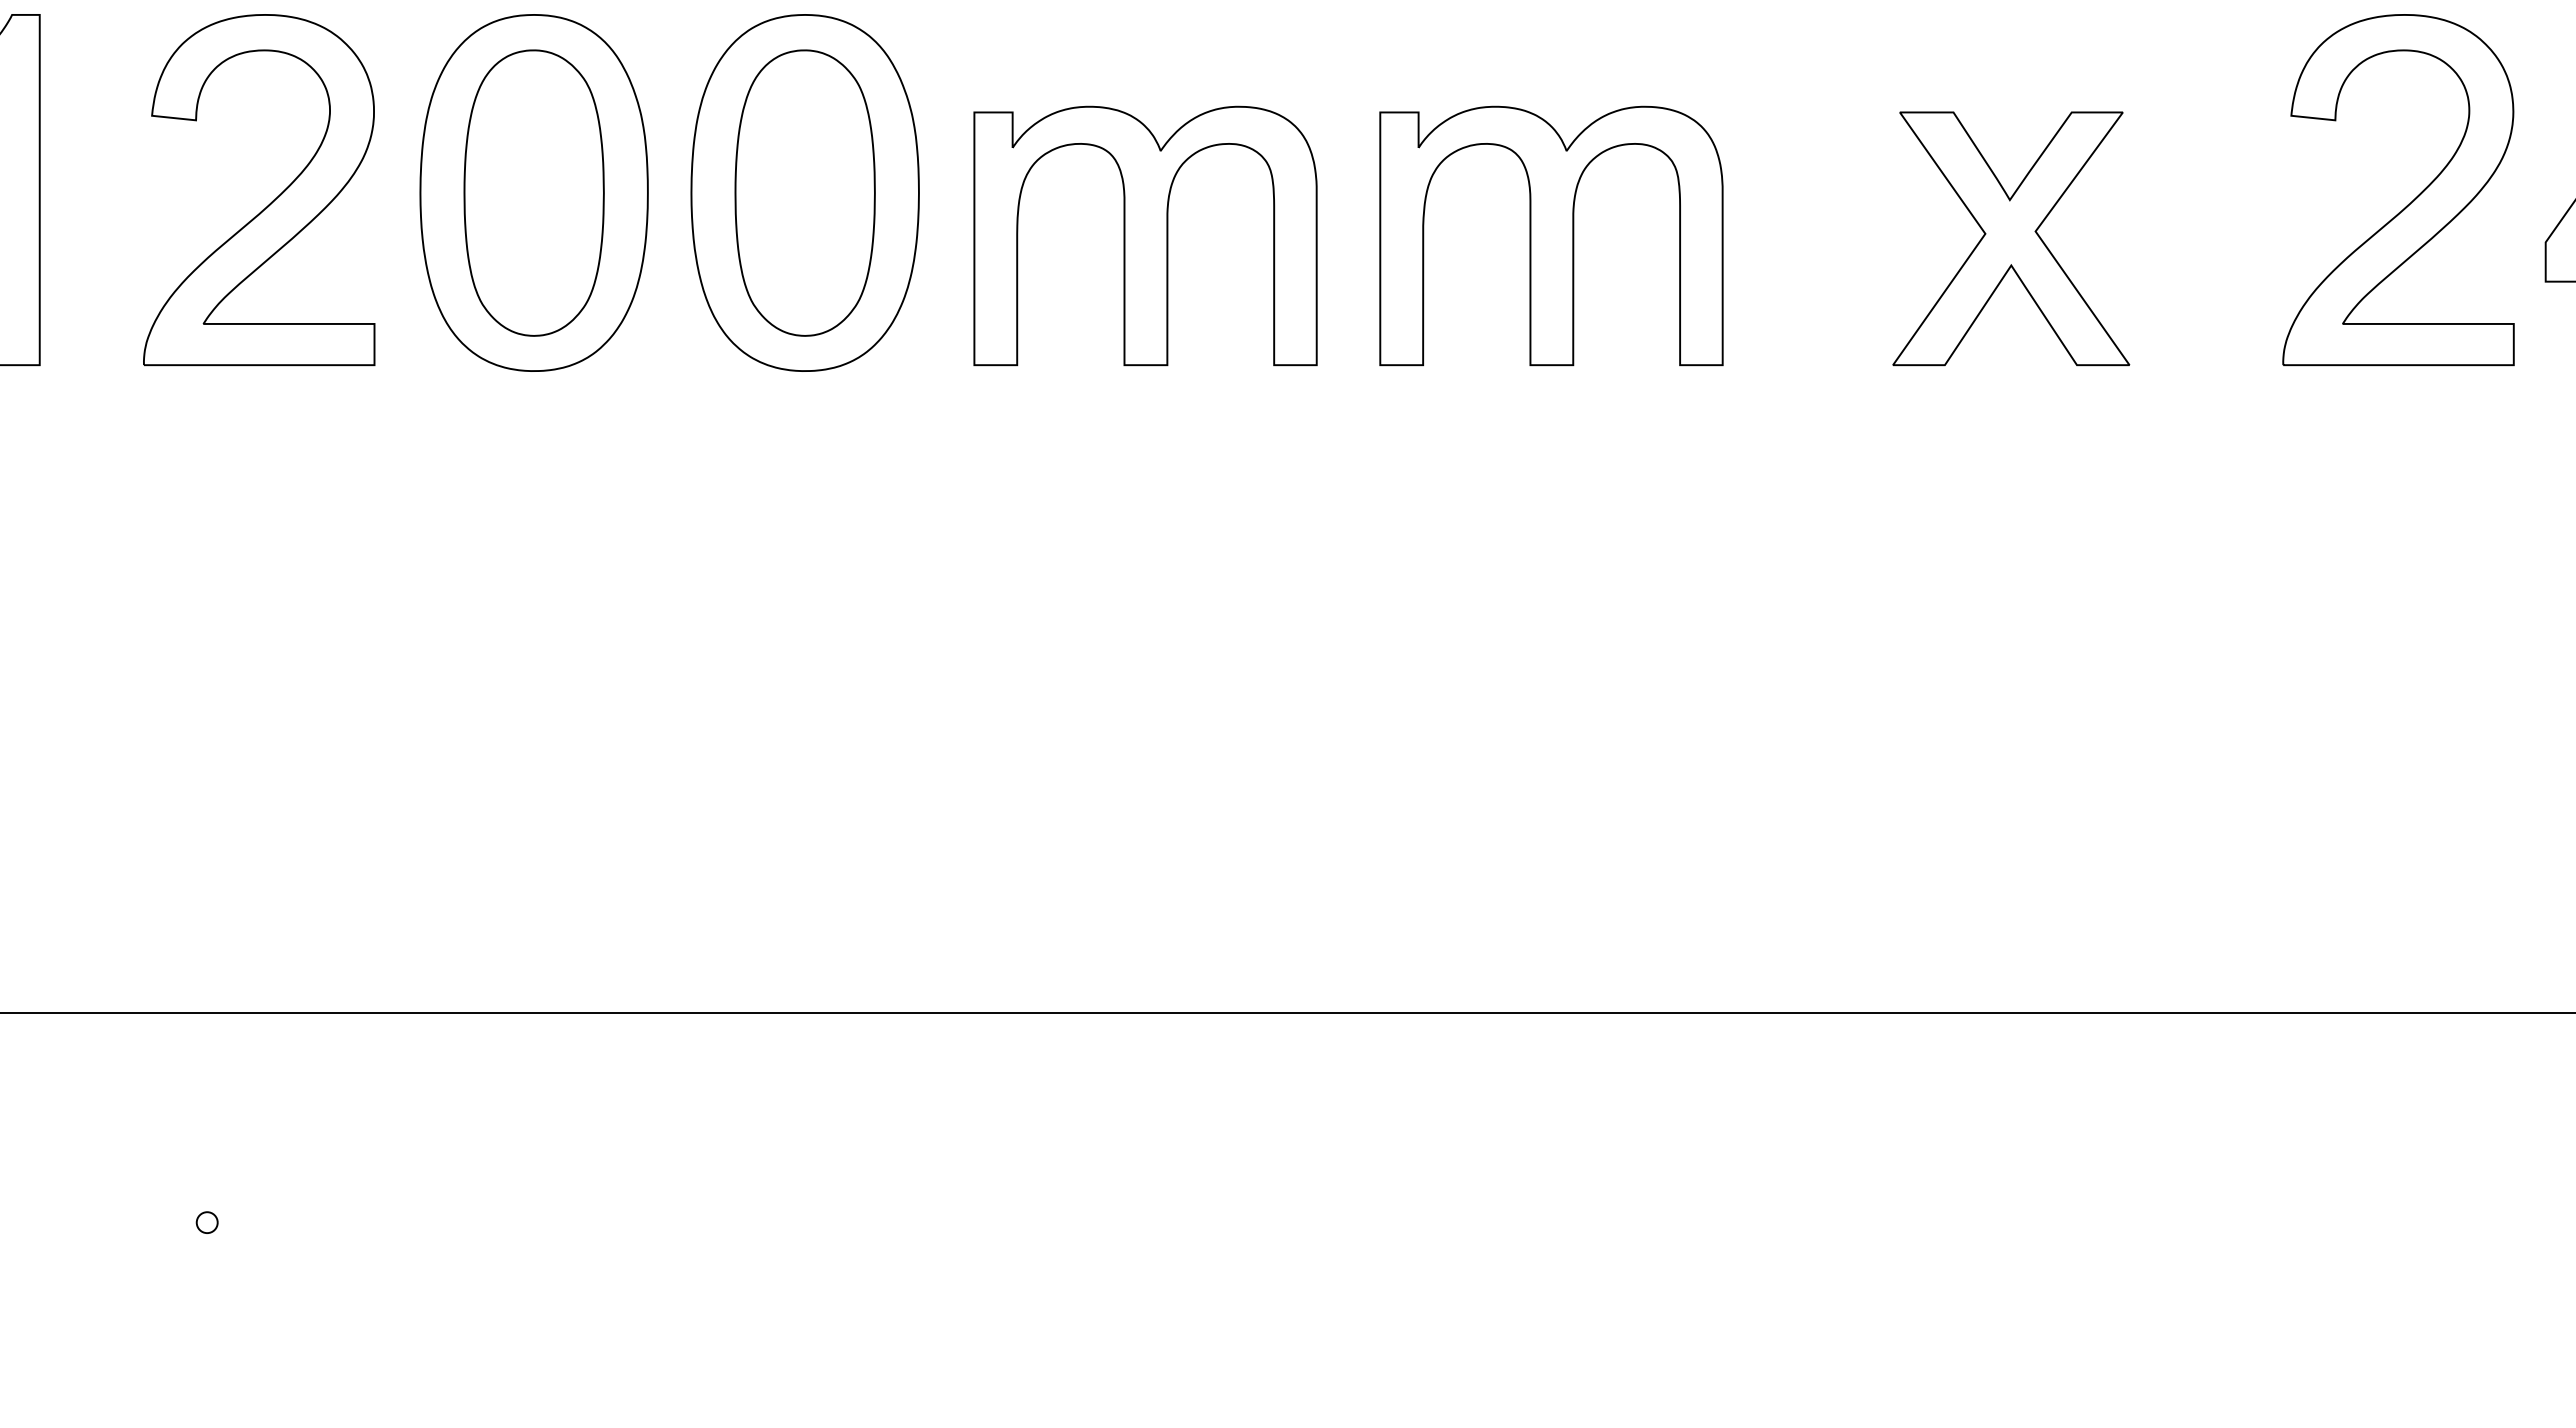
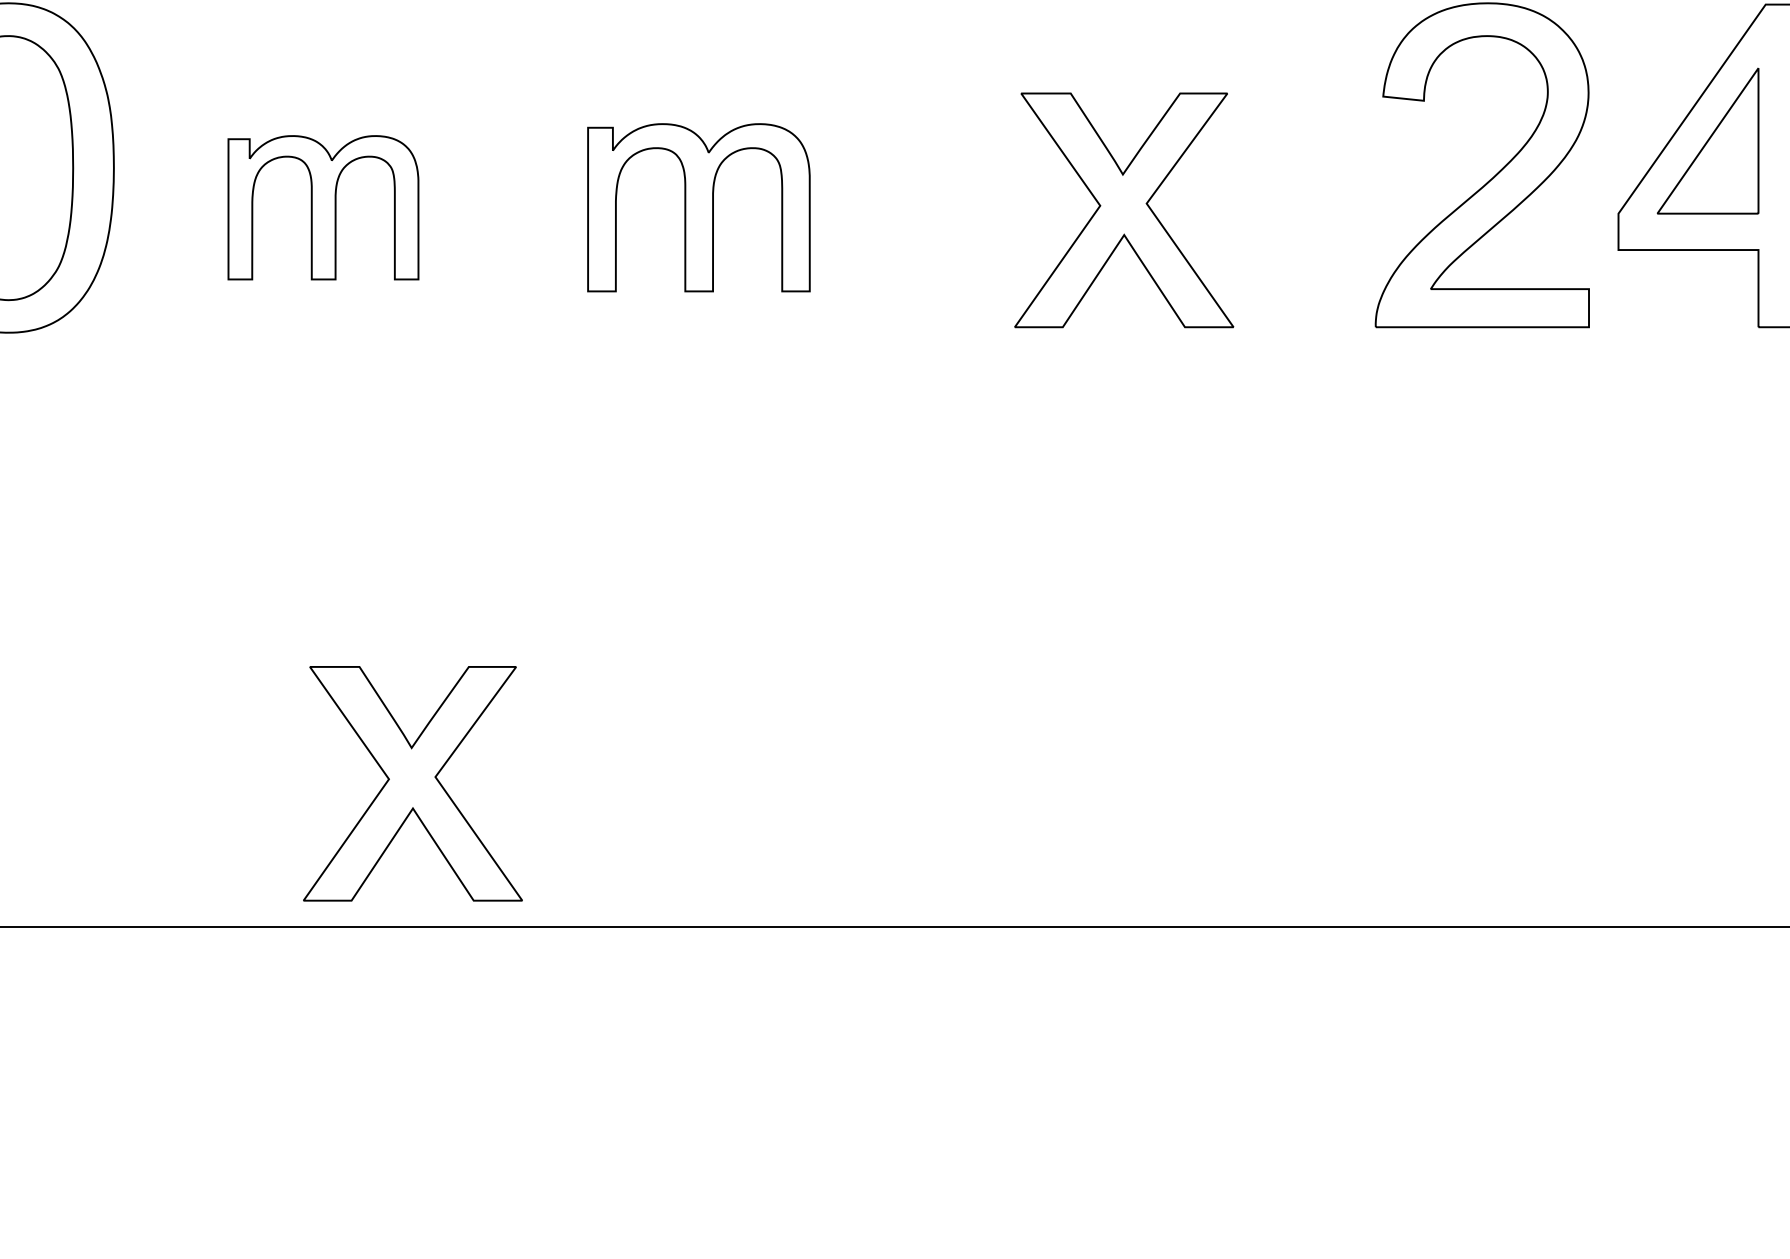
part: (1145, 235) -> (323, 207), size x0.6
part: (1551, 235) -> (698, 207), size x0.7
part: (1242, 858) -> (413, 783), added

